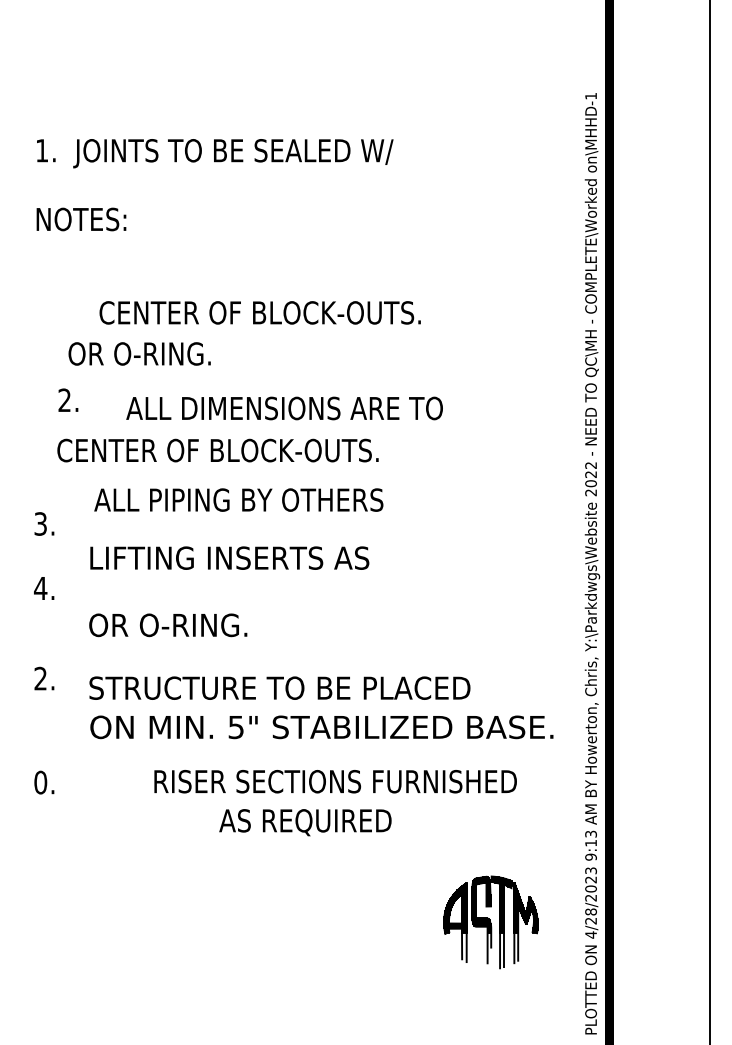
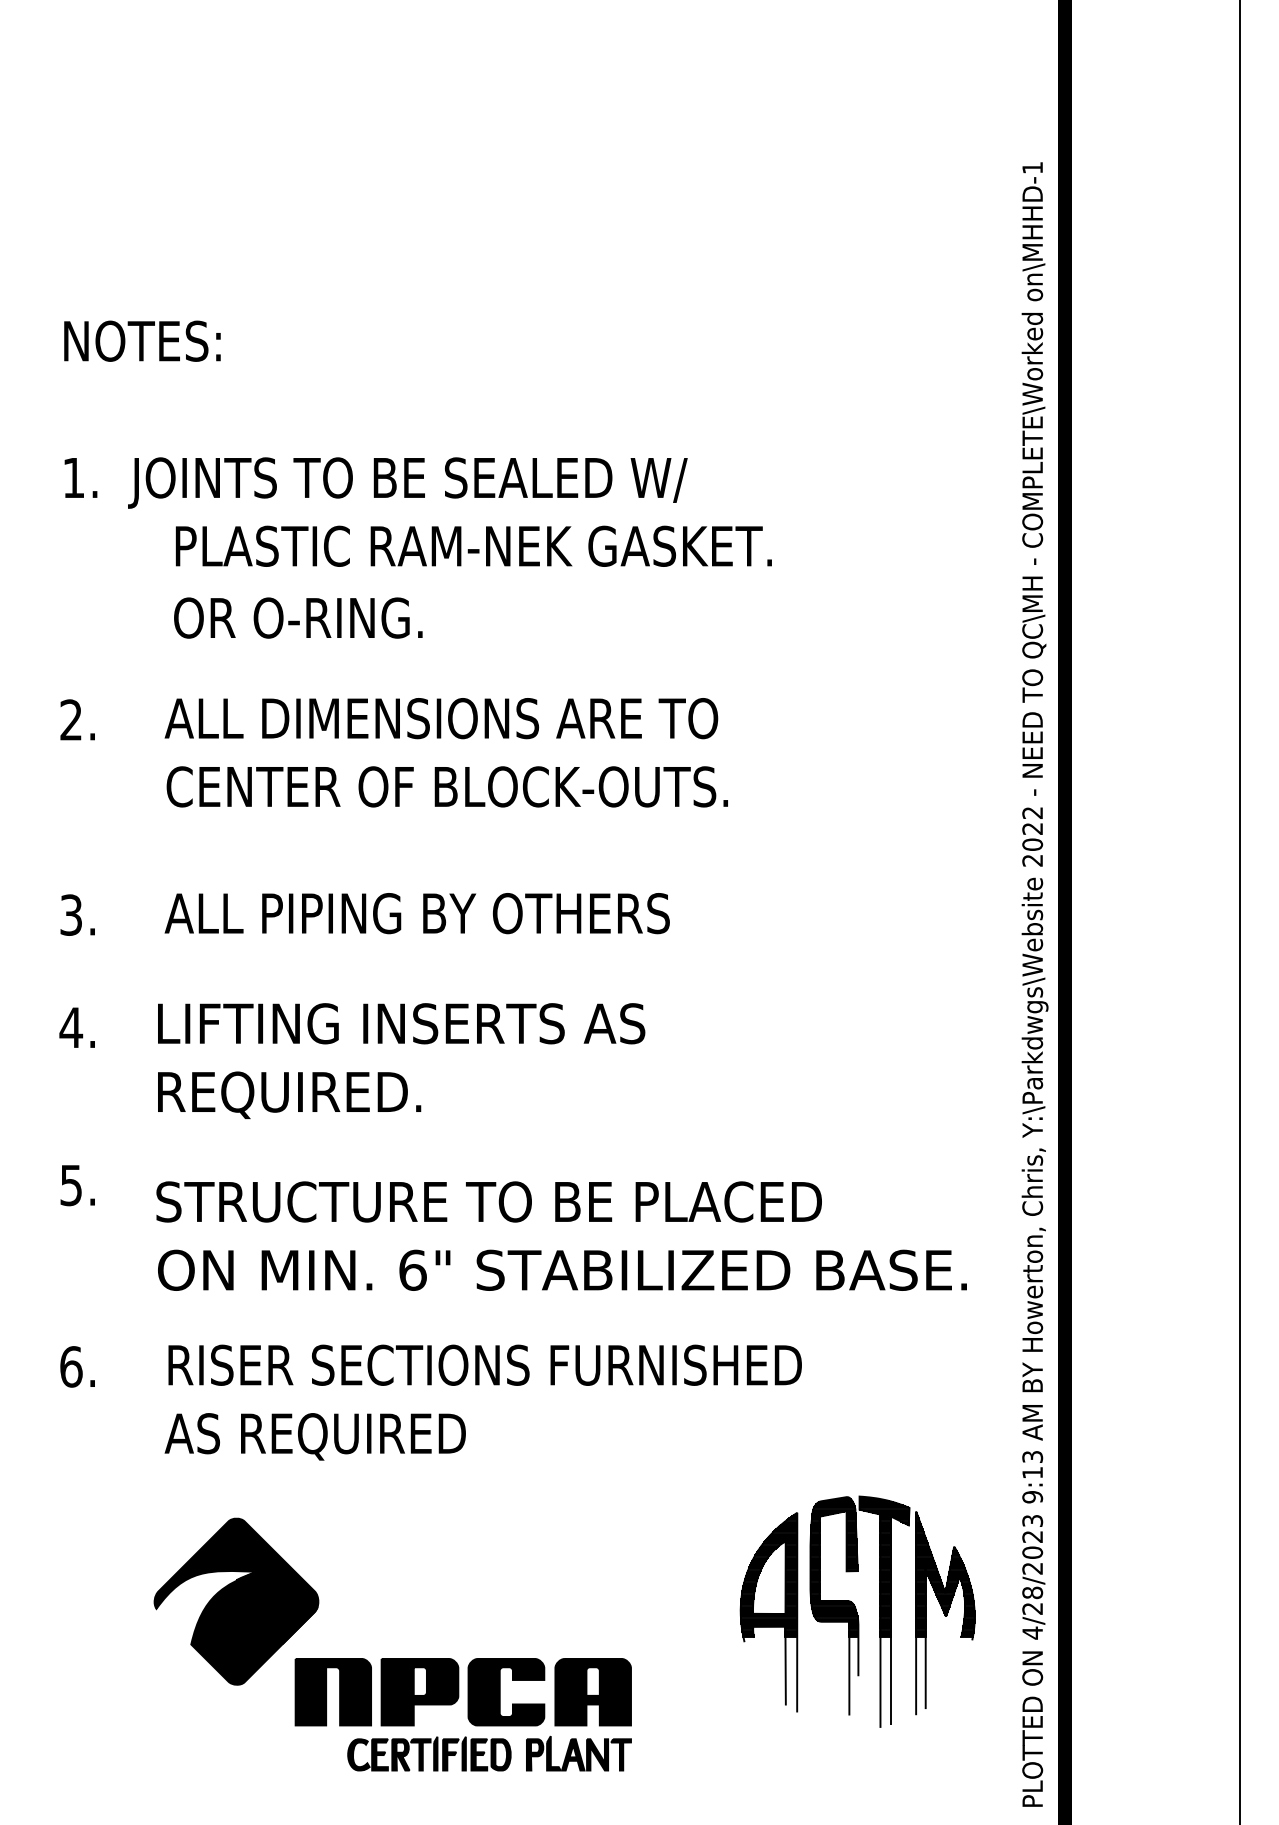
text: (215, 153) -> (376, 482), moved
text: (81, 219) -> (142, 341), moved
text: (270, 312) -> (472, 545), CENTER OF BLOCK-OUTS. -> PLASTIC RAM-NEK GASKET.
text: (139, 353) -> (297, 617), moved
text: (68, 399) -> (77, 718), moved
text: (284, 408) -> (441, 718), moved
text: (217, 450) -> (446, 786), moved
text: (238, 499) -> (416, 912), moved
text: (229, 557) -> (401, 1022), moved
text: (168, 626) -> (294, 1094), OR O-RING. -> REQUIRED.
text: (40, 678) -> (70, 1185), 2. -> 5.
text: (236, 727) -> (413, 1270), 5" -> 6"
text: (335, 781) -> (484, 1364), moved
text: (40, 782) -> (70, 1366), 0. -> 6.
text: (305, 822) -> (315, 1436), moved
part: (490, 922) -> (856, 1611), size x1.43
part: (224, 948) -> (392, 1656), added

